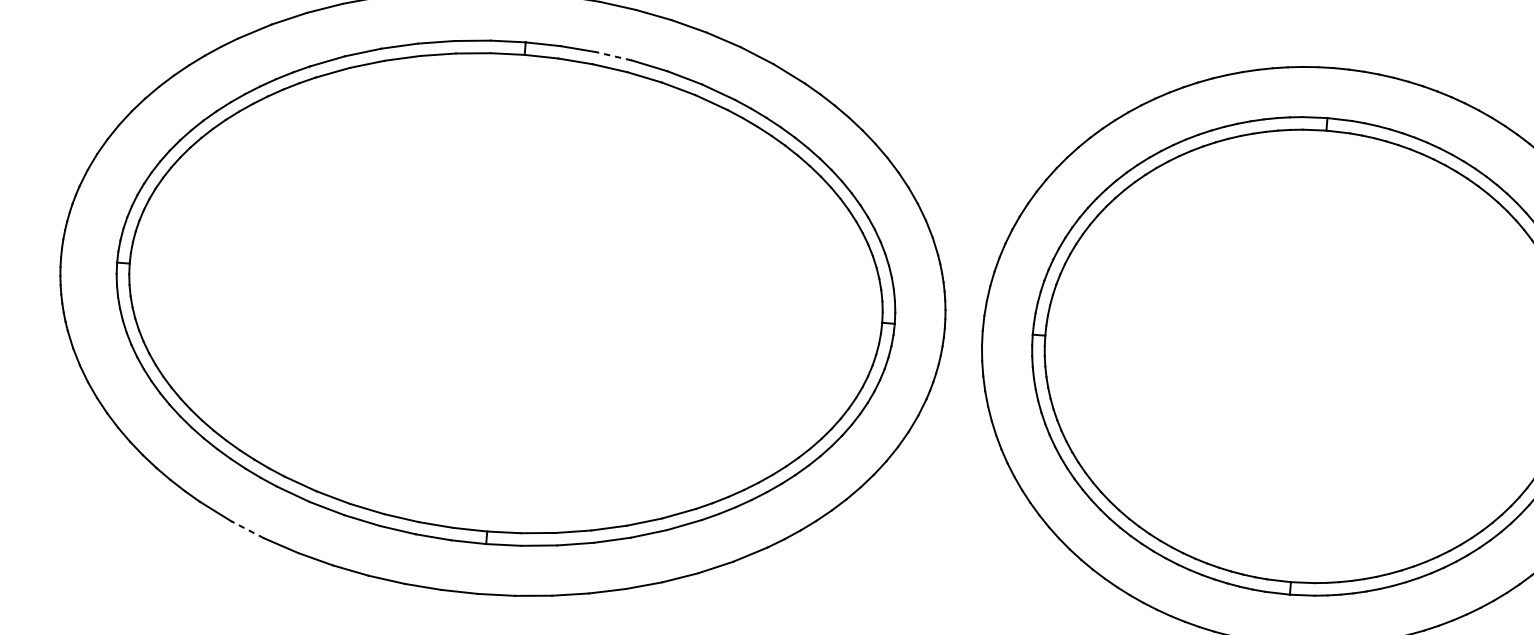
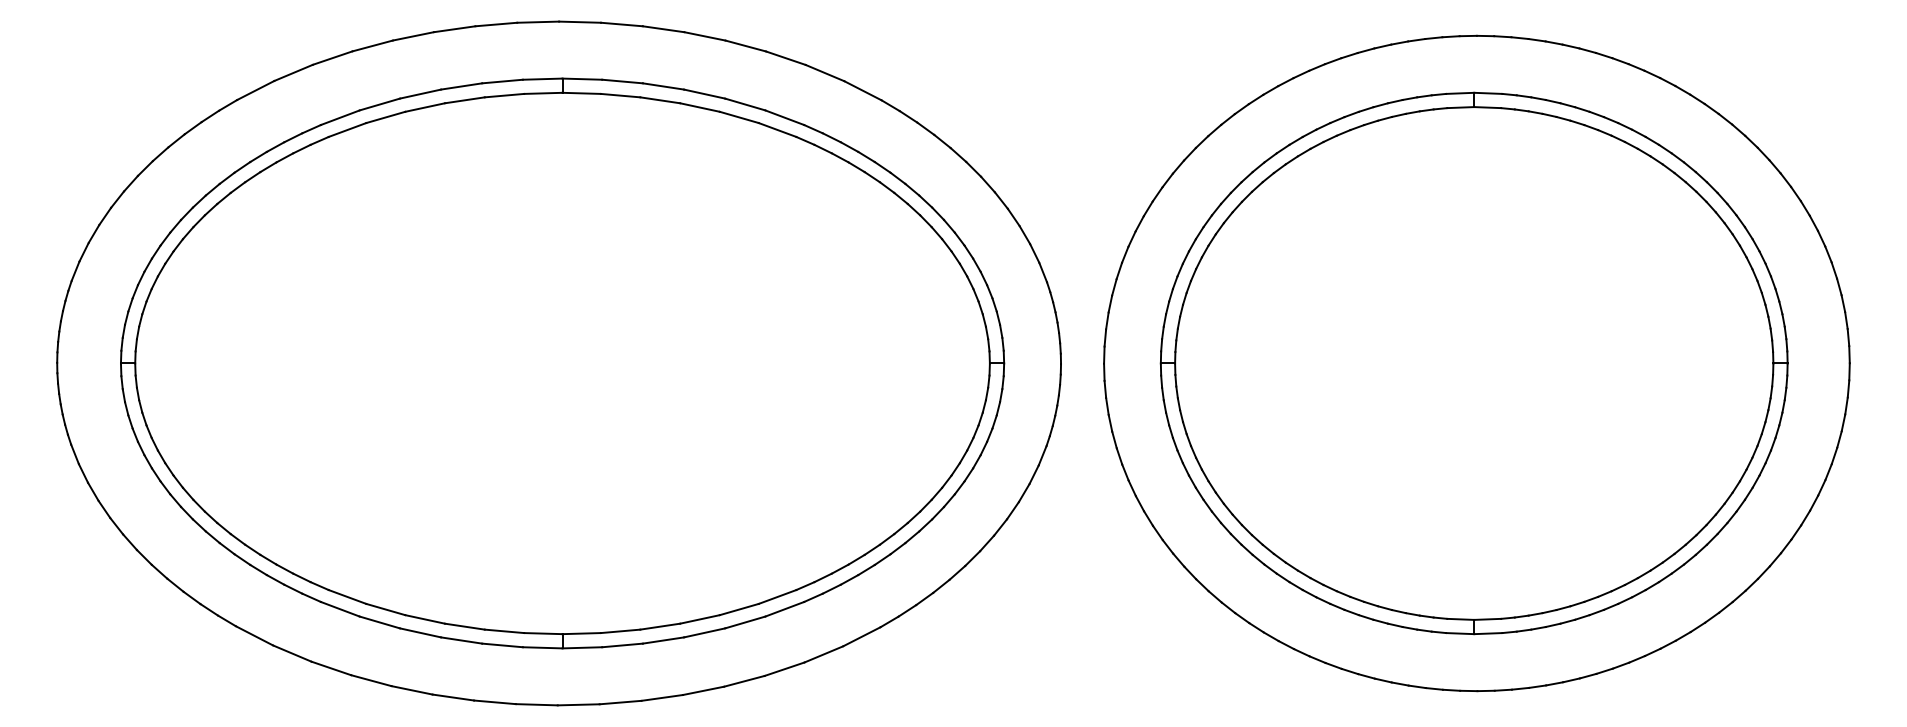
line: (614, 56) -> (663, 86), dashed -> solid
line: (248, 529) -> (292, 653), dashed -> solid

